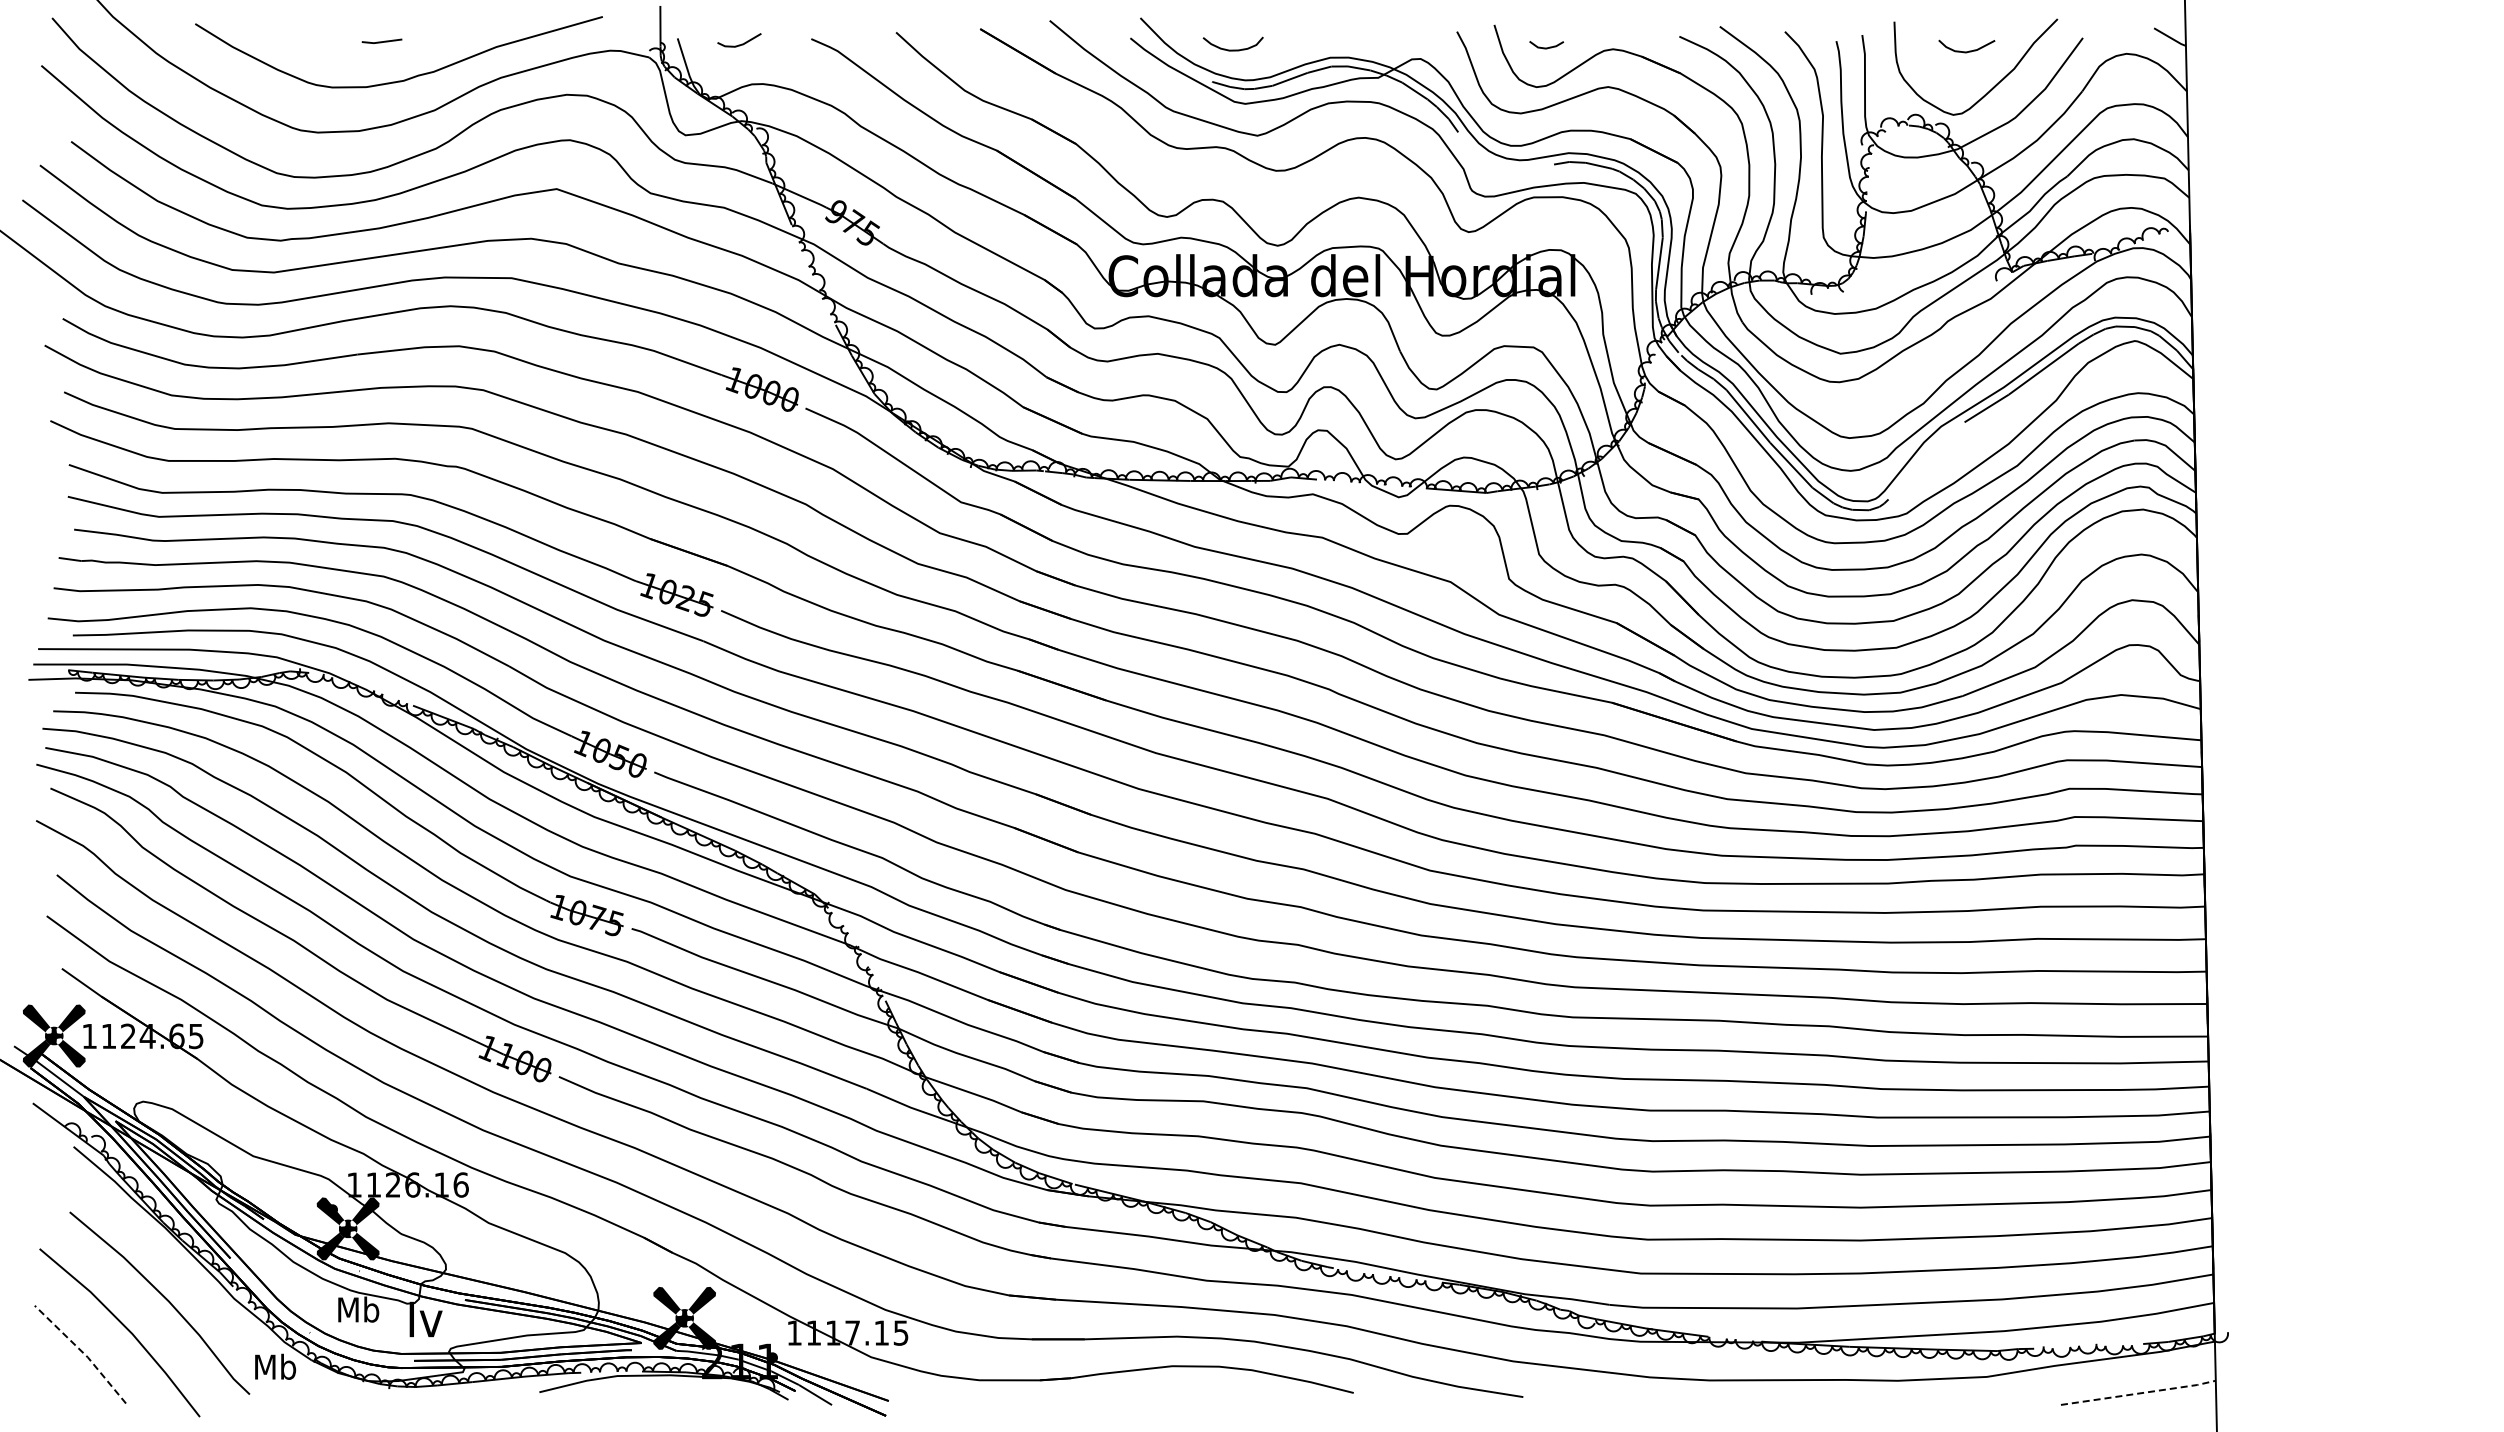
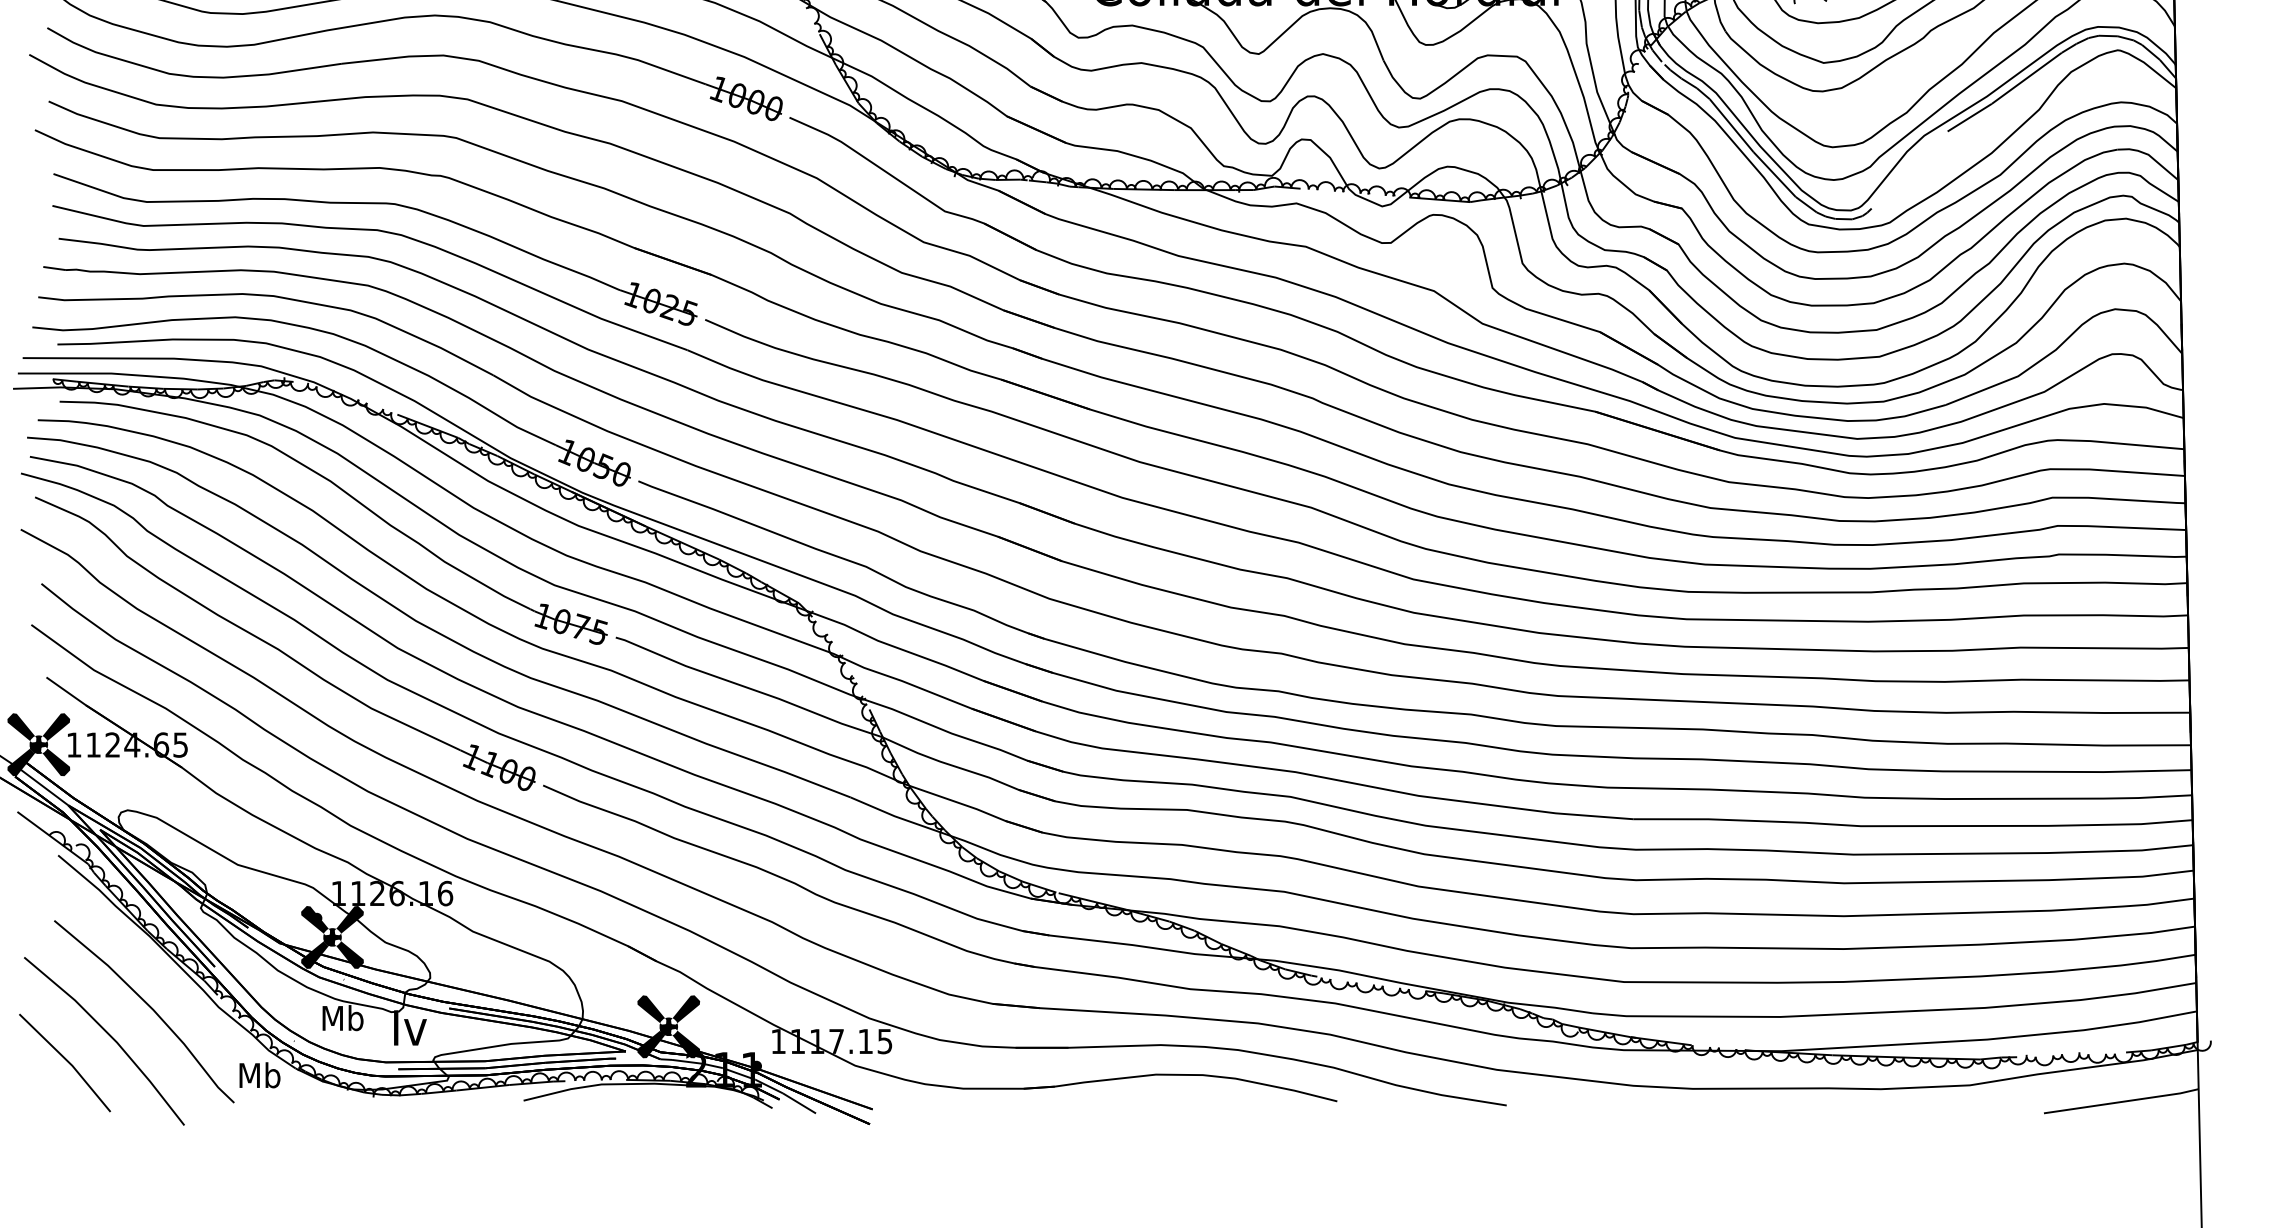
line: (82, 1352) -> (67, 1060), dashed -> solid
line: (2139, 1393) -> (2122, 1101), dashed -> solid

